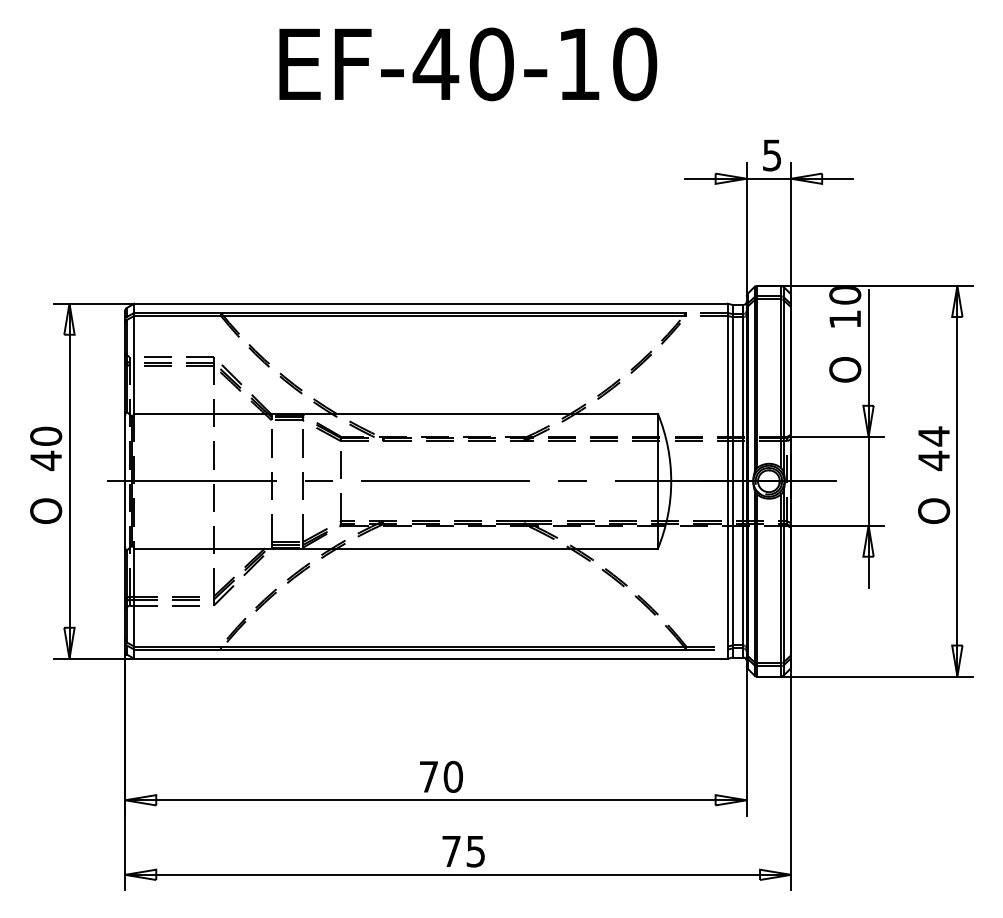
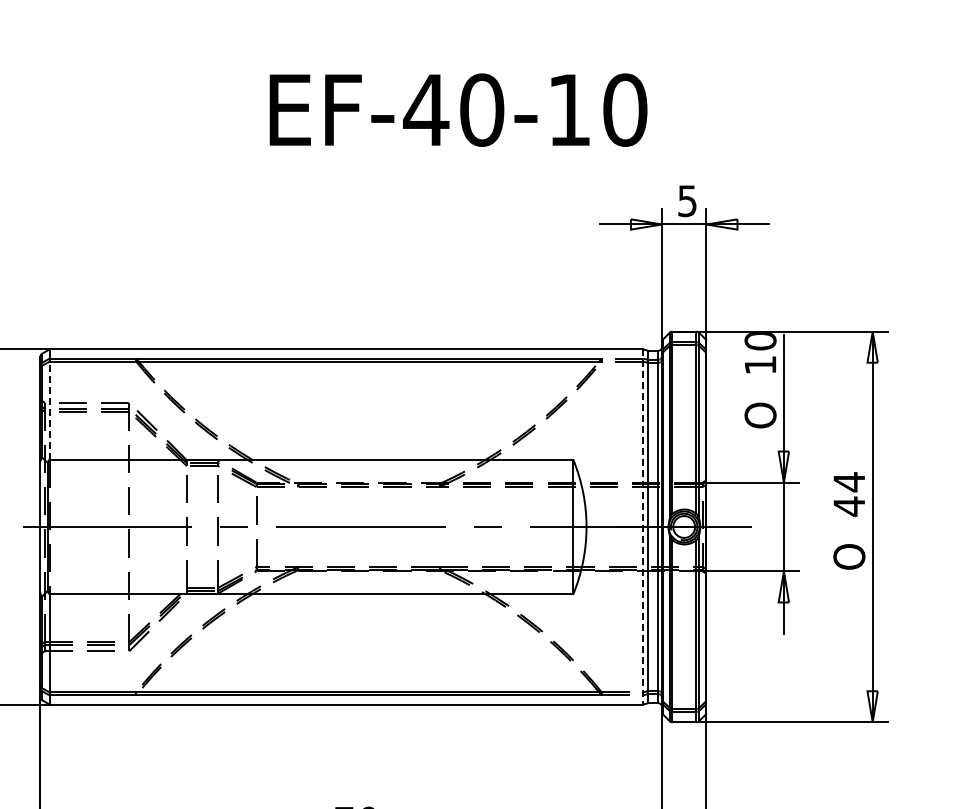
text: (468, 64) -> (458, 110), moved
line: (134, 364) -> (49, 410), solid -> dashed
line: (727, 481) -> (642, 527), solid -> dashed

